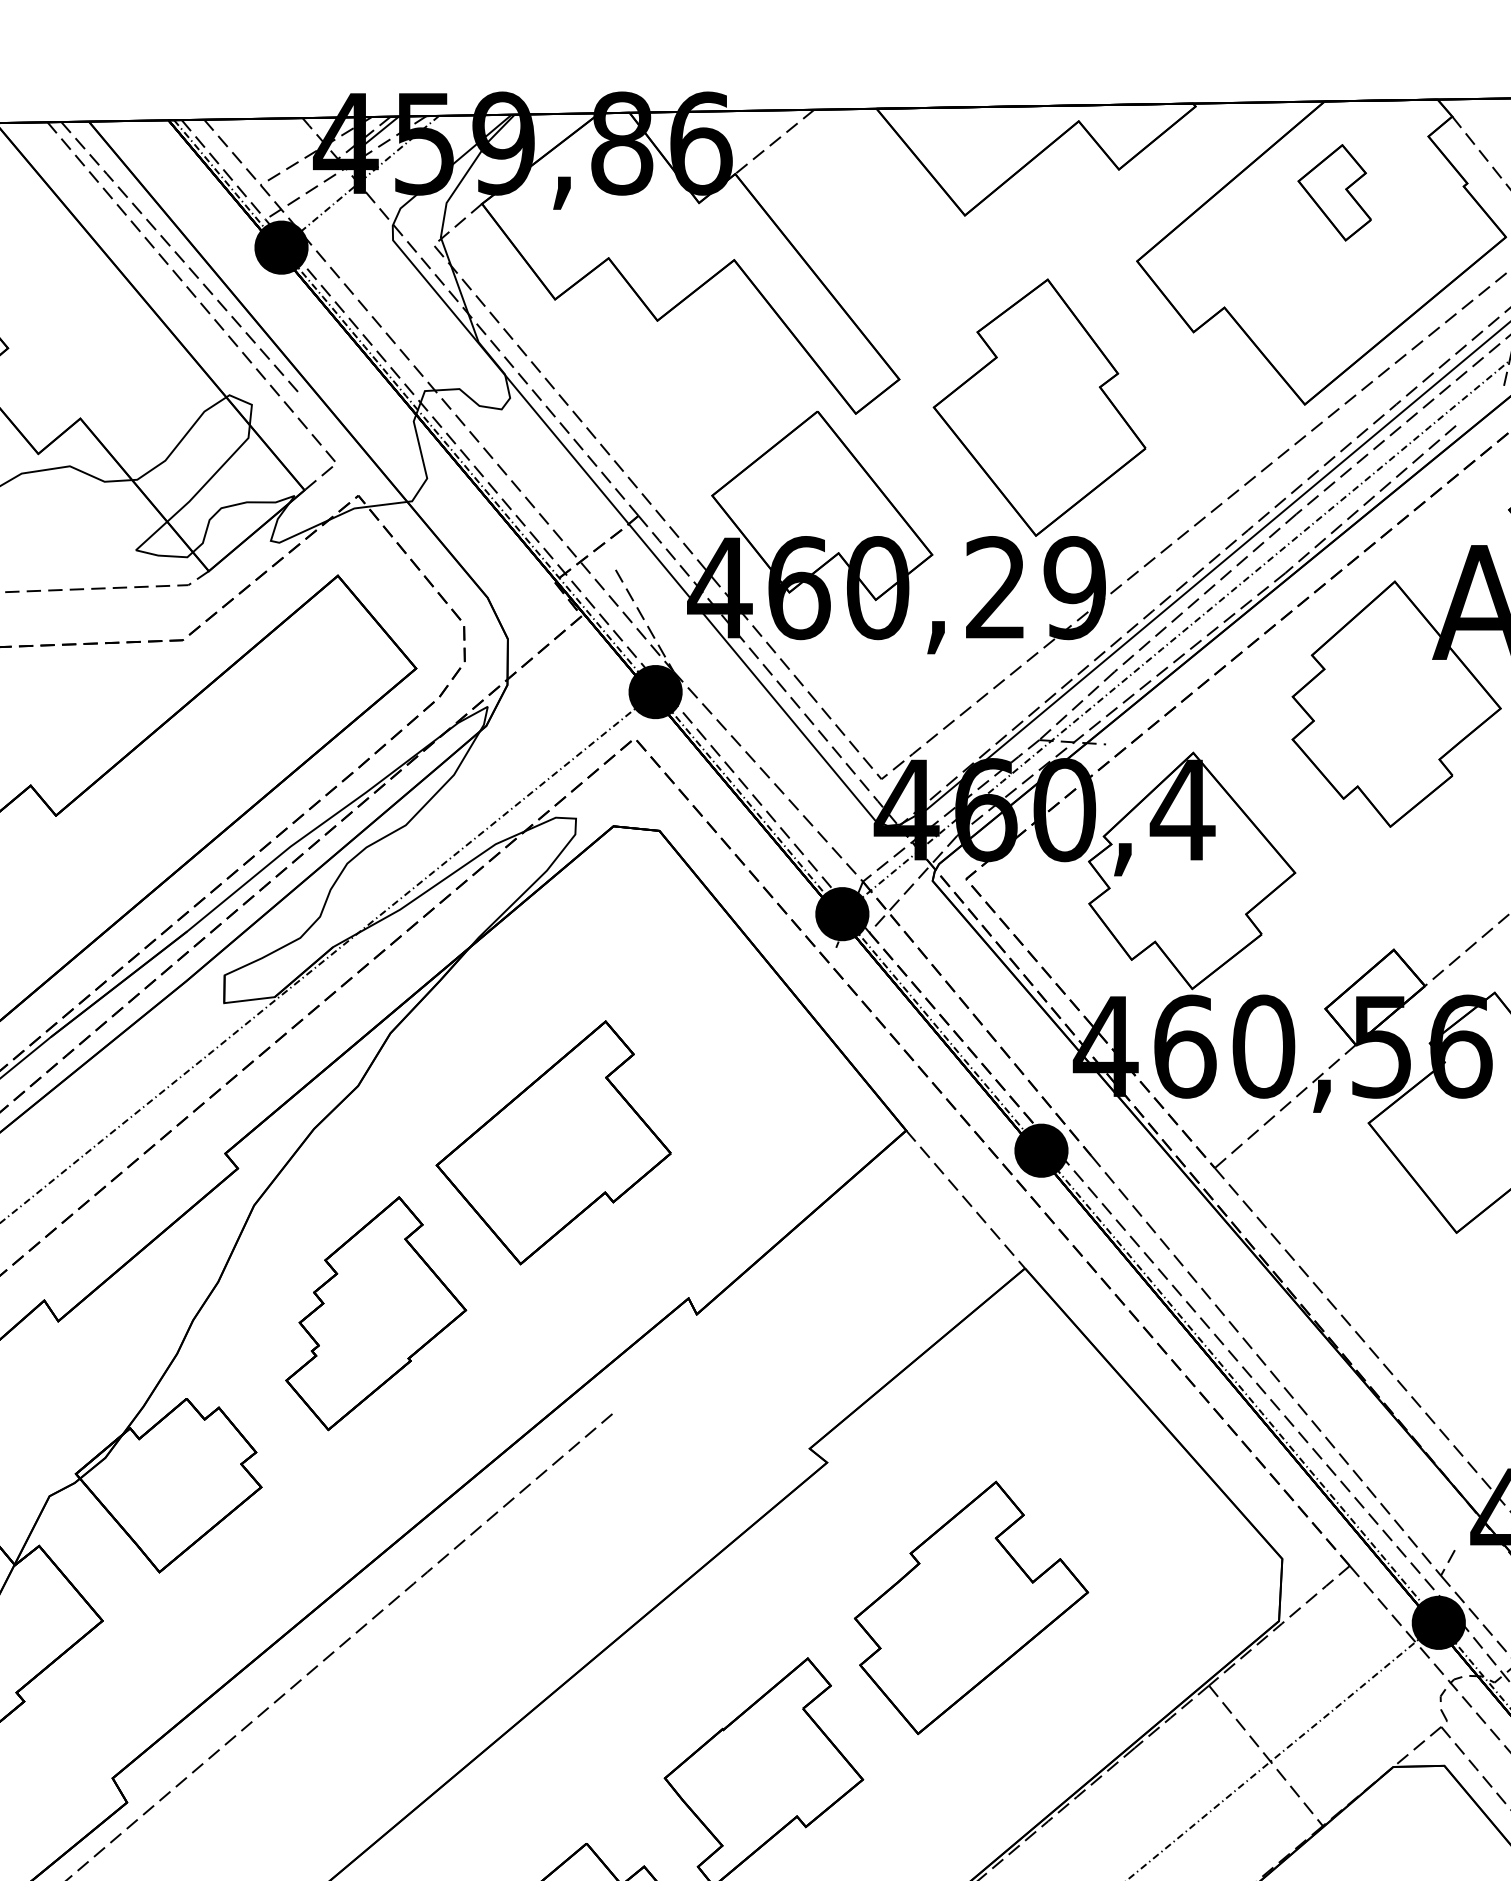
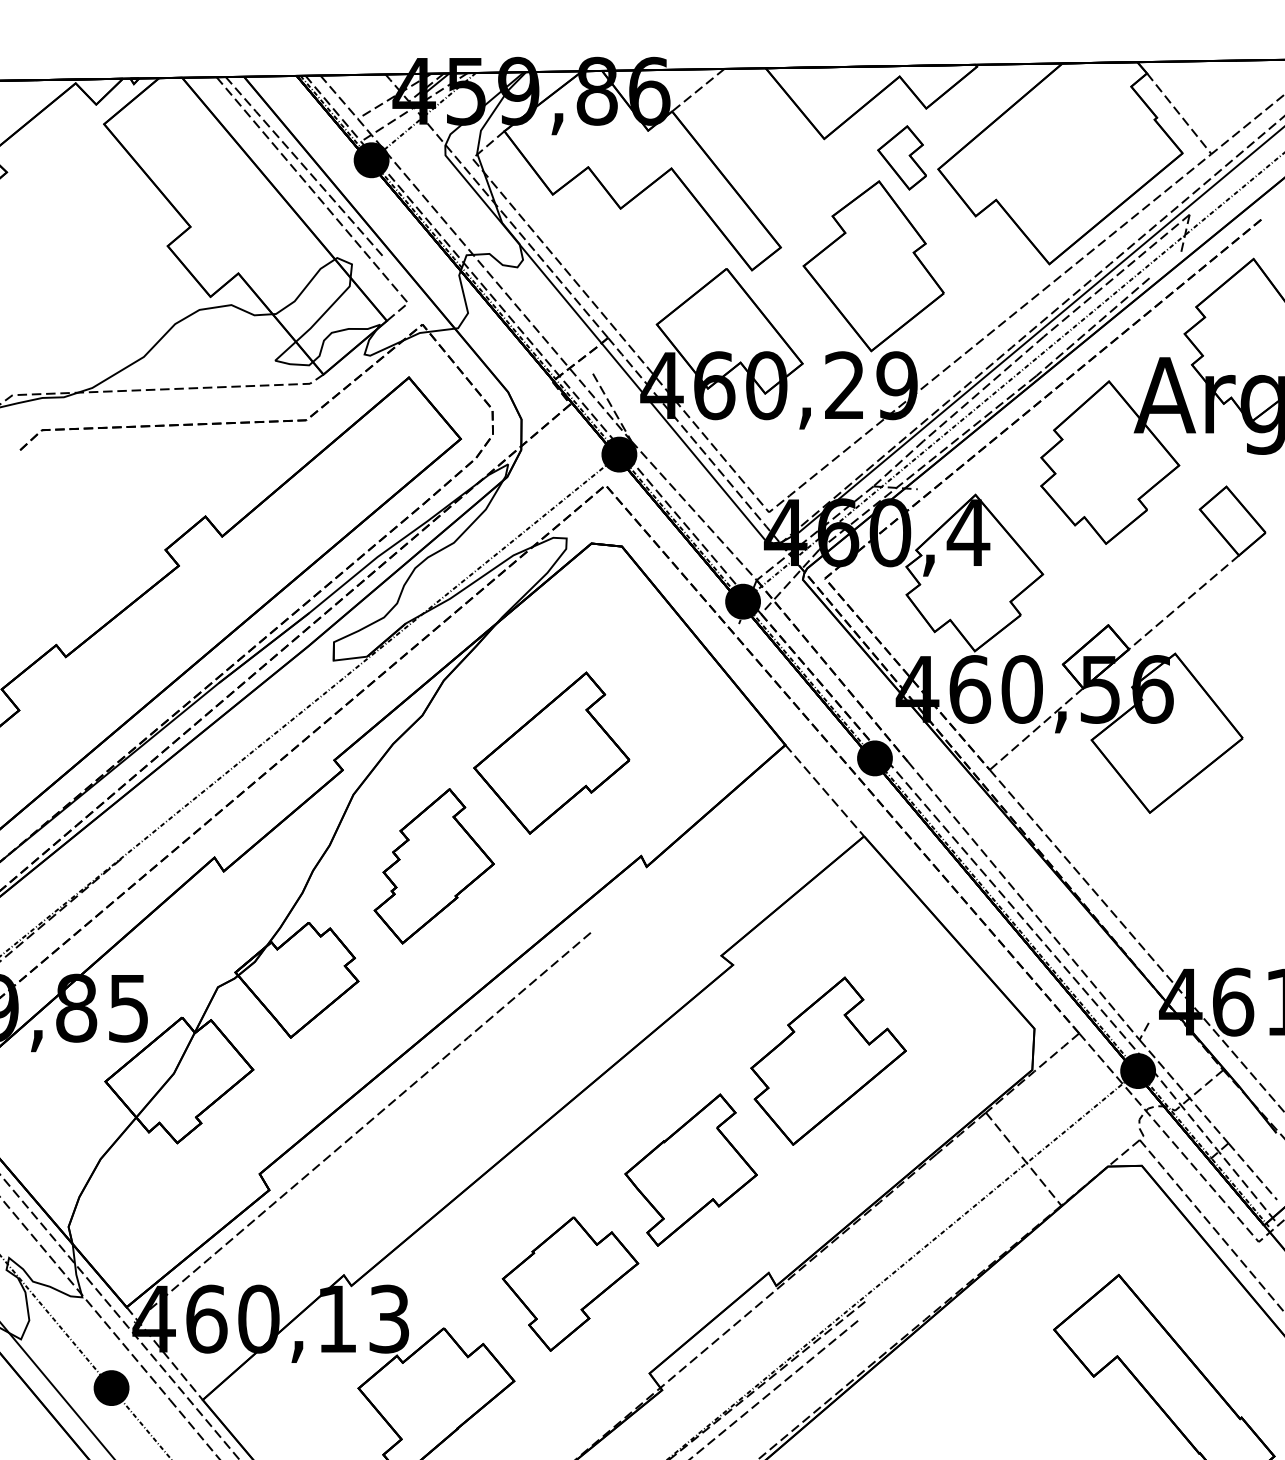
part: (1333, 192) -> (901, 157), moved

